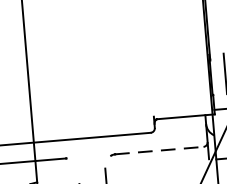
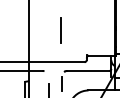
line: (94, 70) -> (60, 30), added
line: (160, 151) -> (88, 71), dashed -> solid

